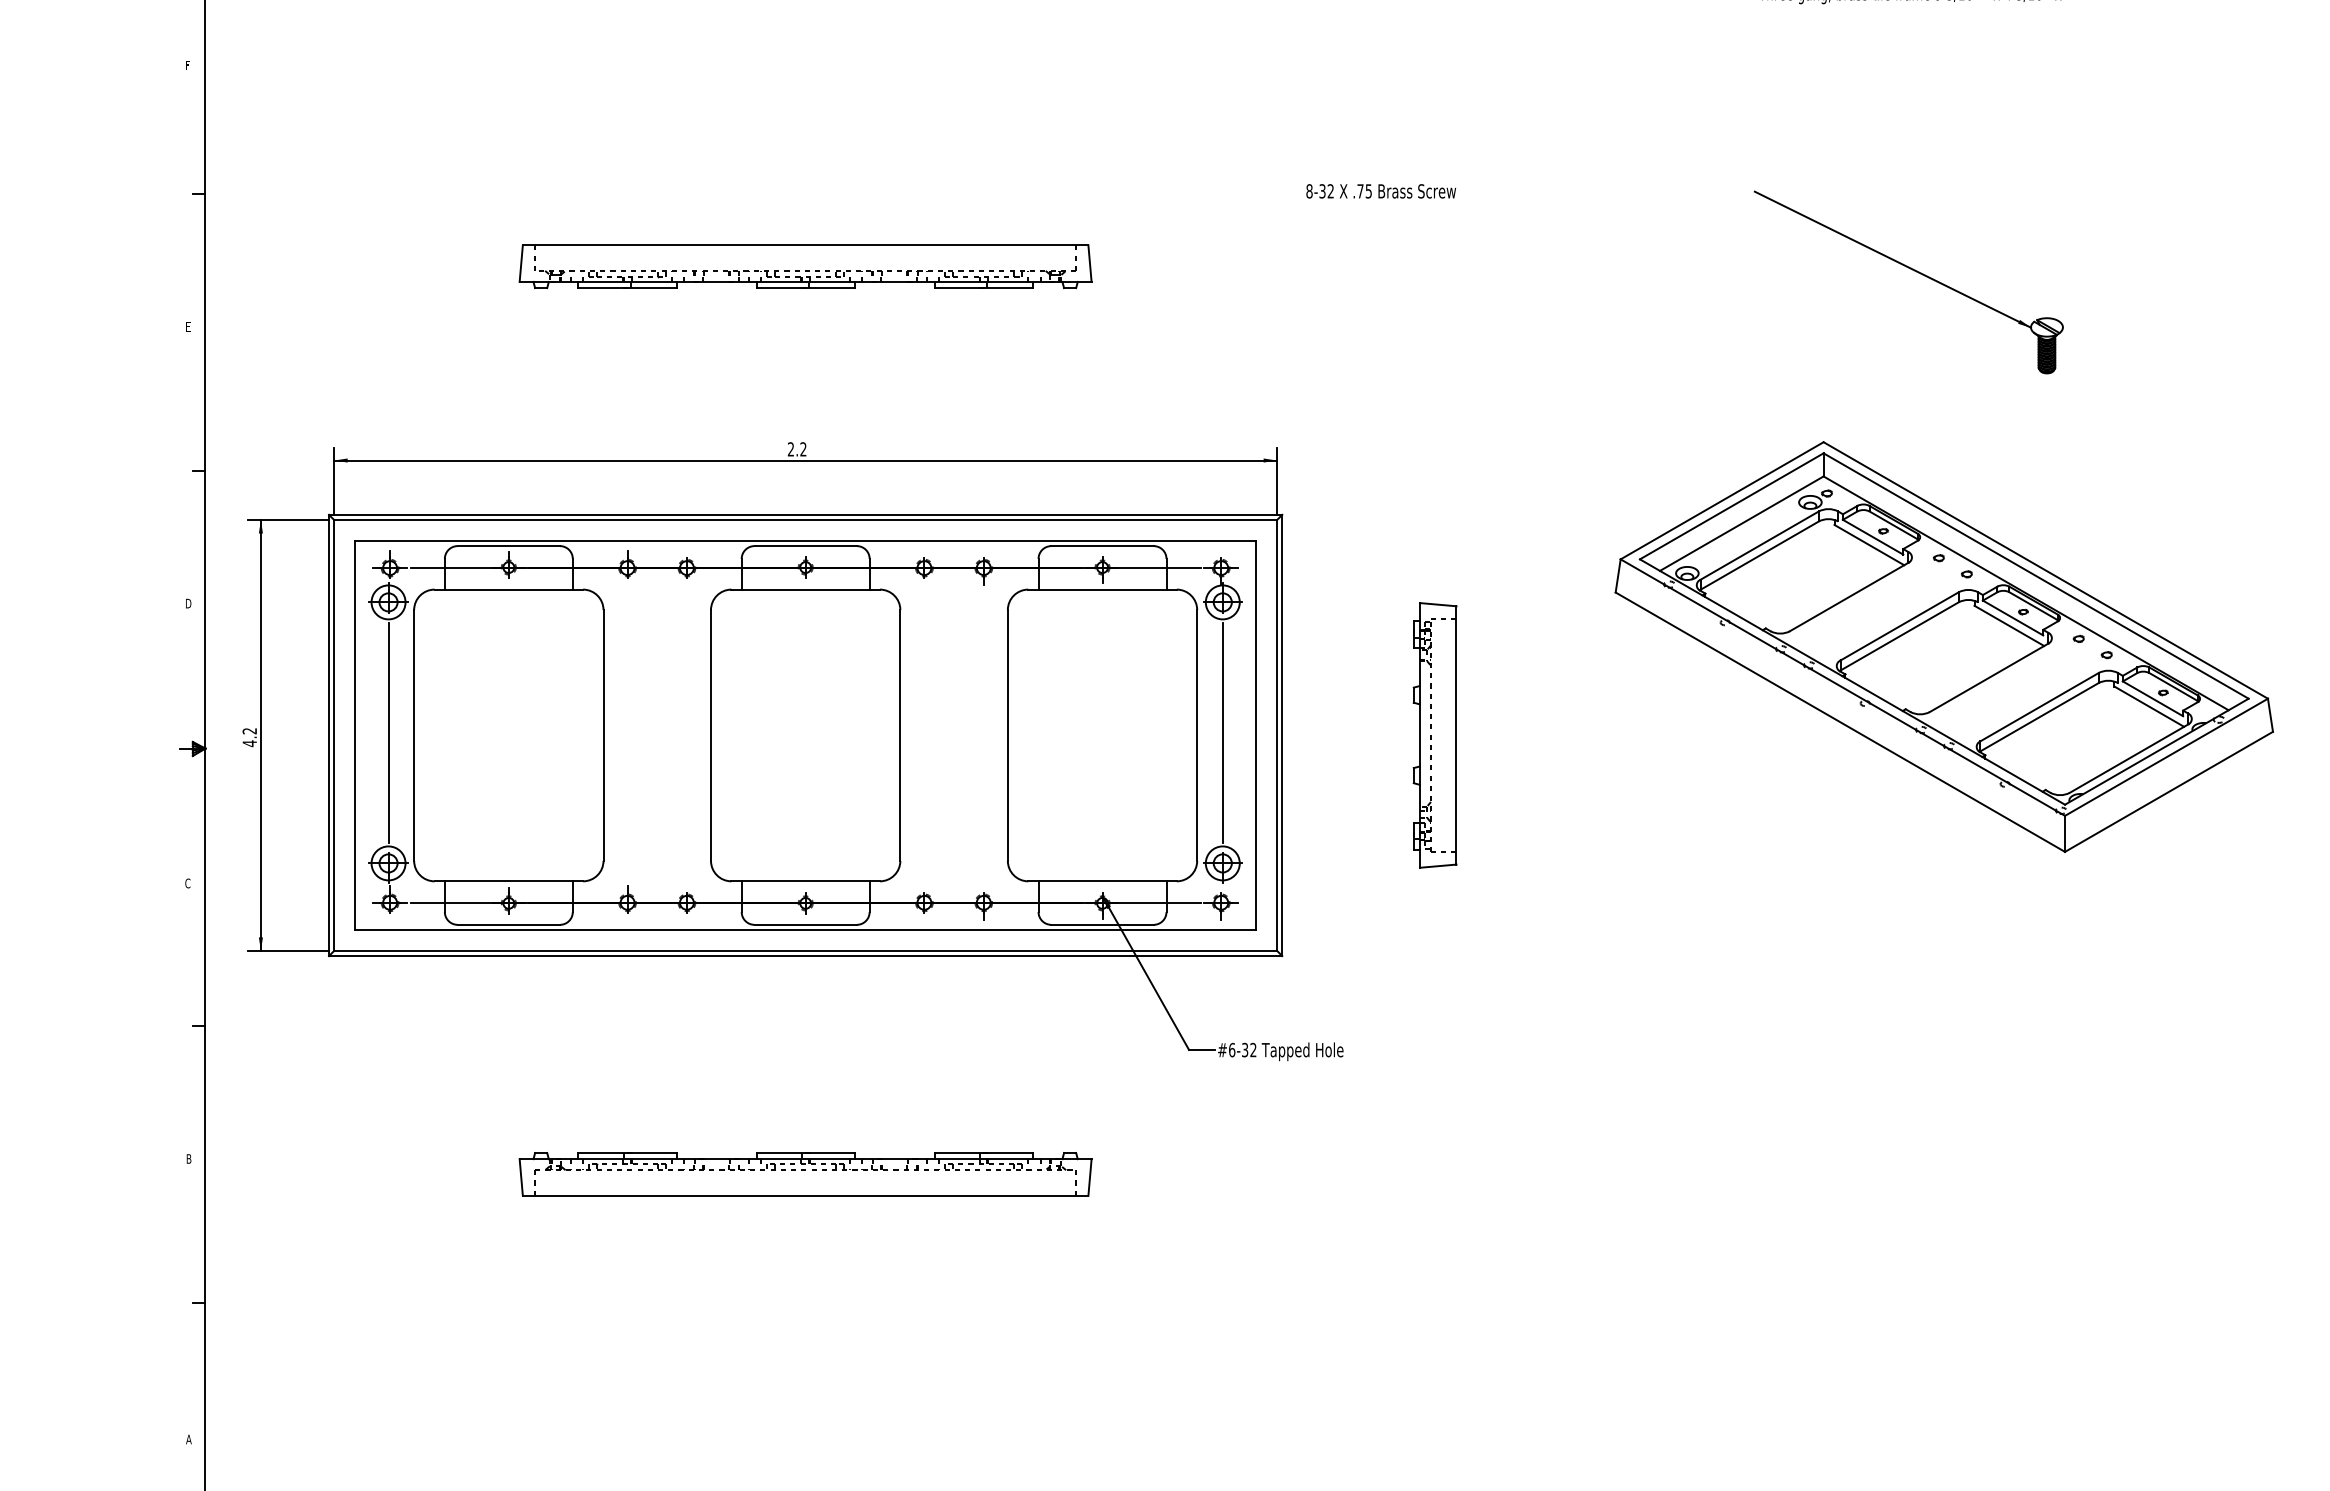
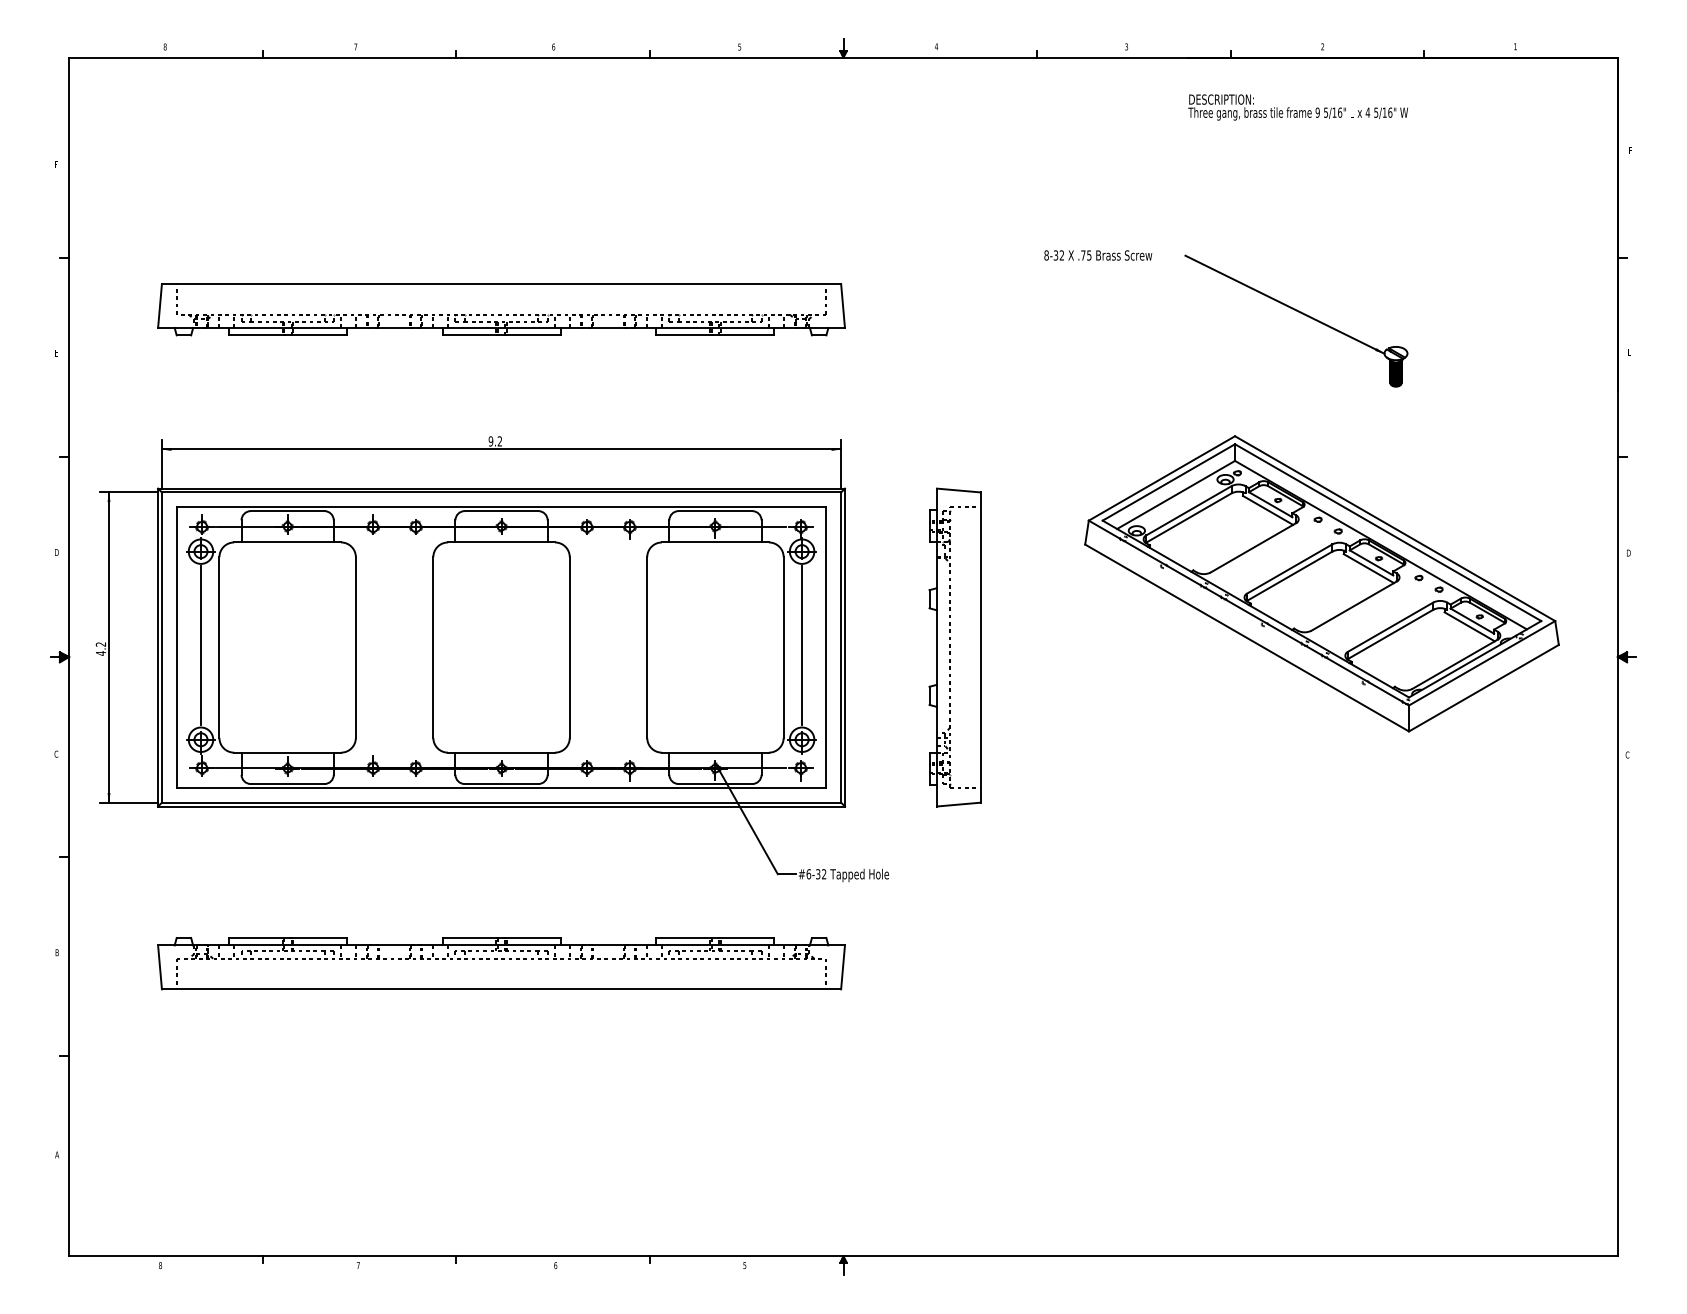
text: (1381, 191) -> (1098, 255), moved
part: (805, 266) -> (501, 309), size x1.67
text: (790, 449) -> (490, 441), 2.2 -> 9.2
part: (1434, 735) -> (954, 647), size x1.67
part: (805, 1173) -> (501, 963), size x1.67

